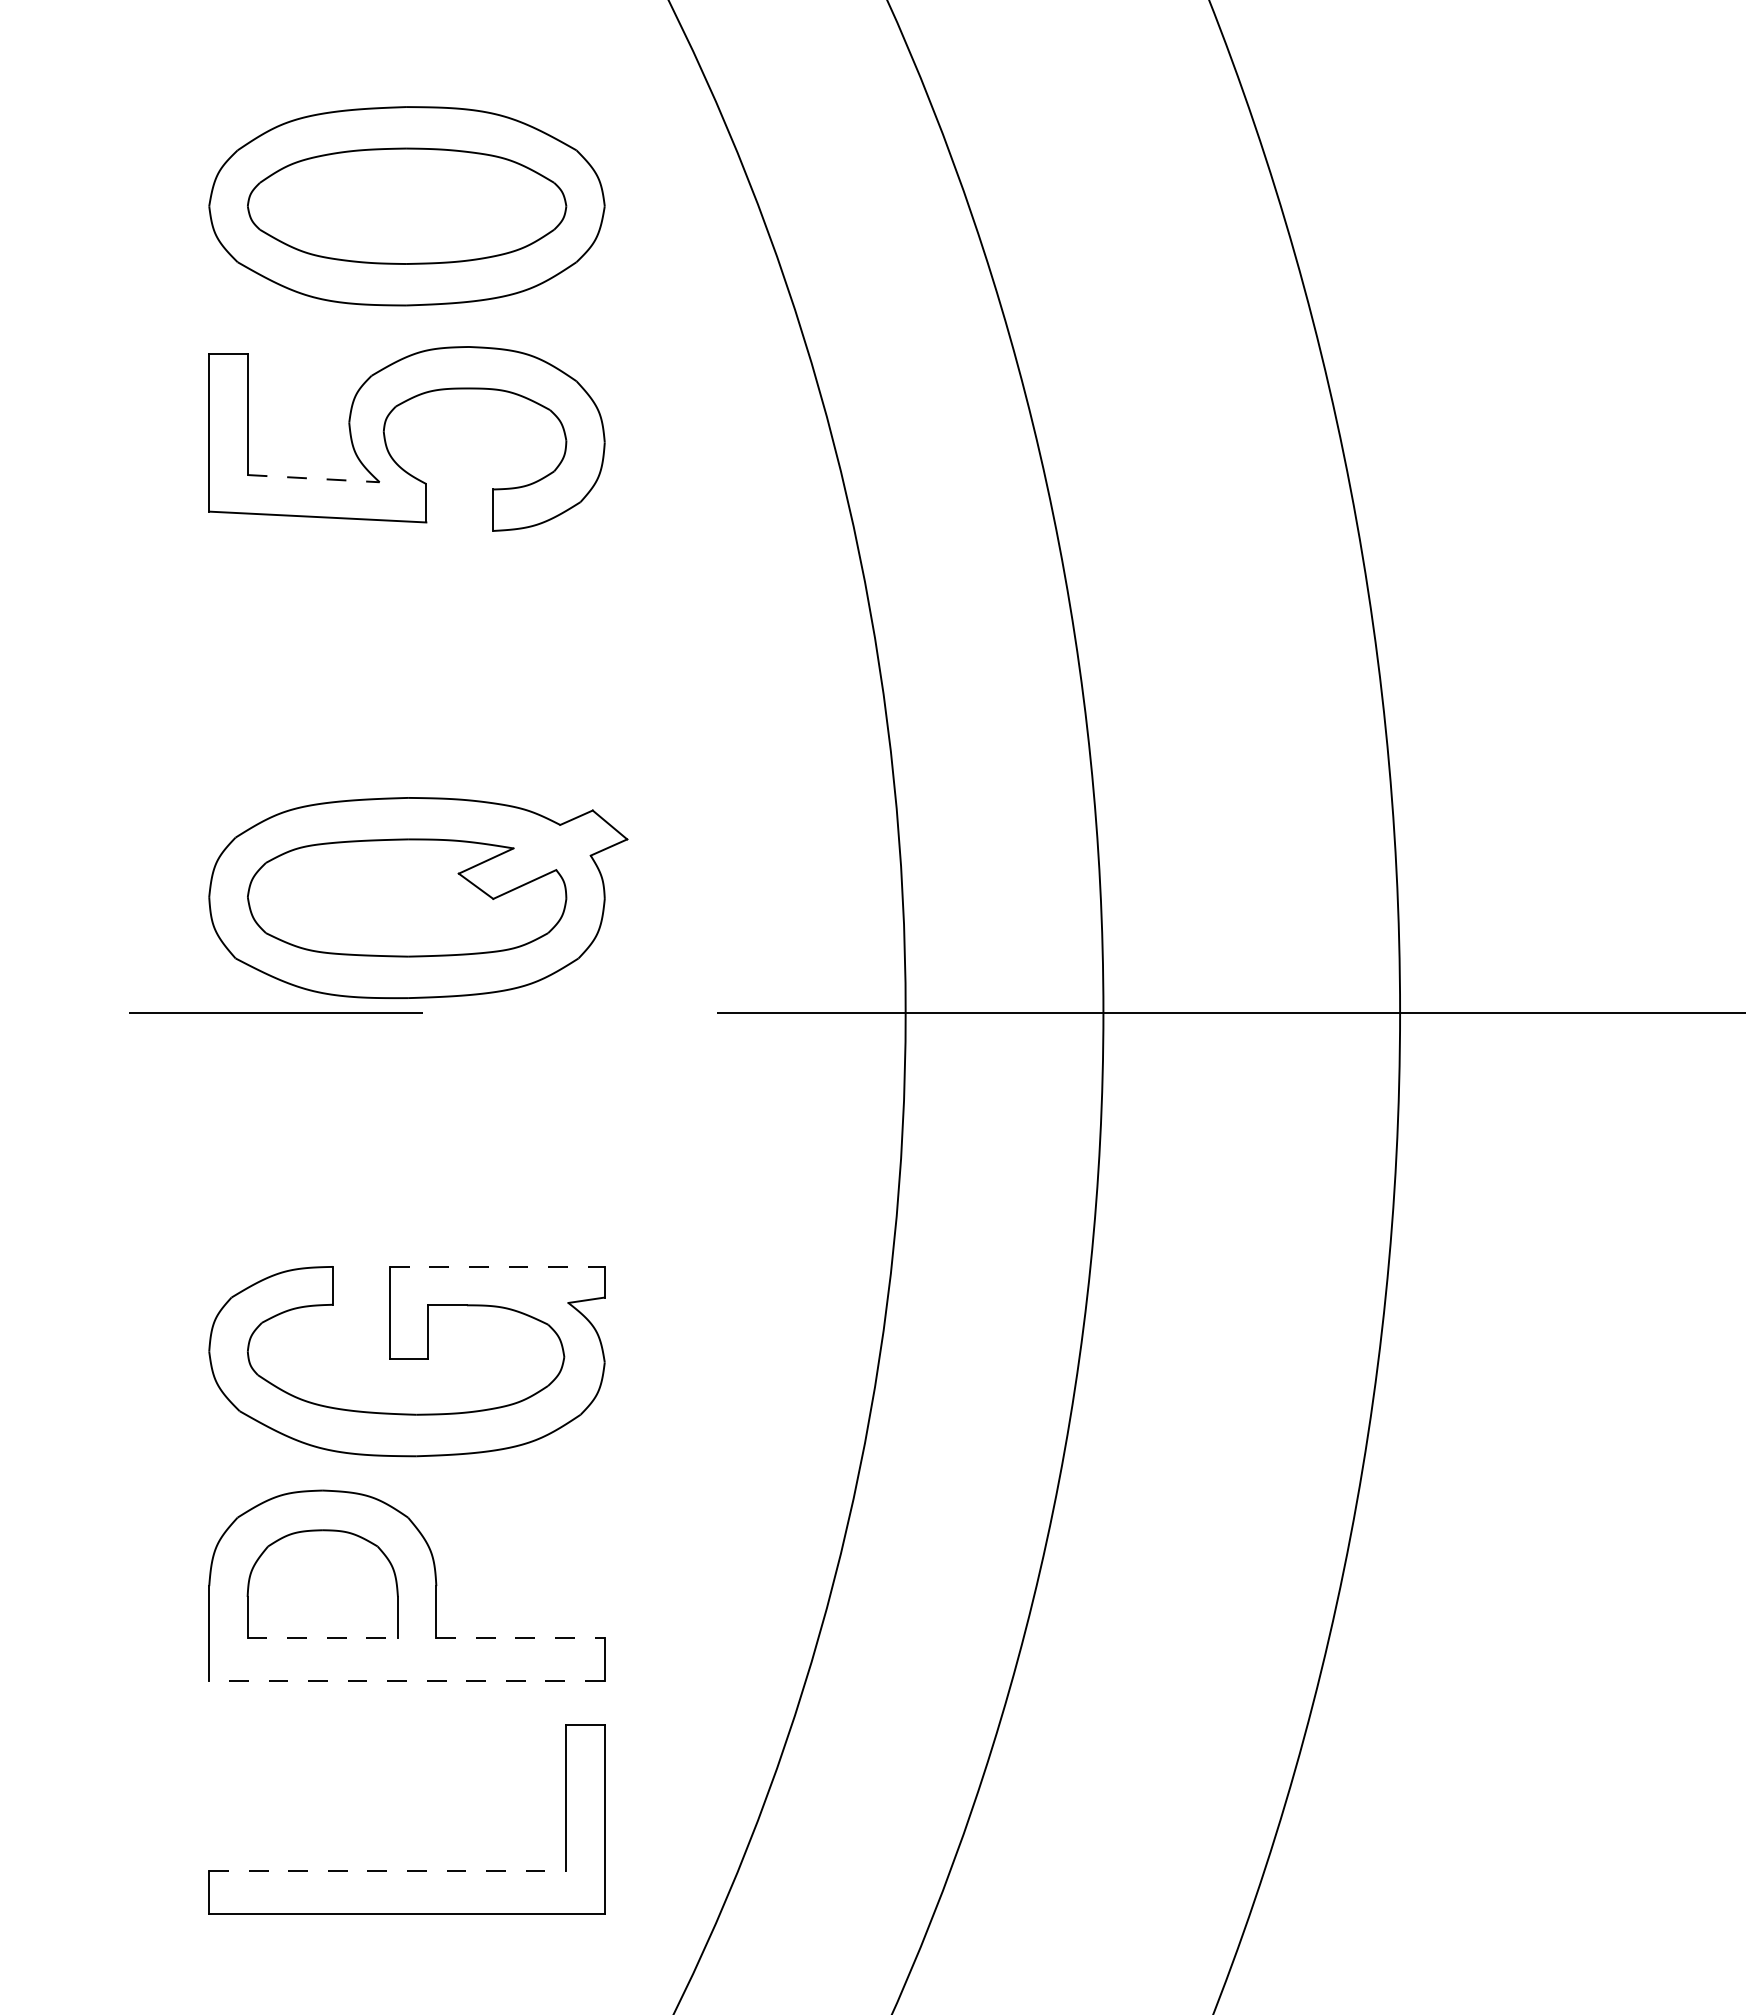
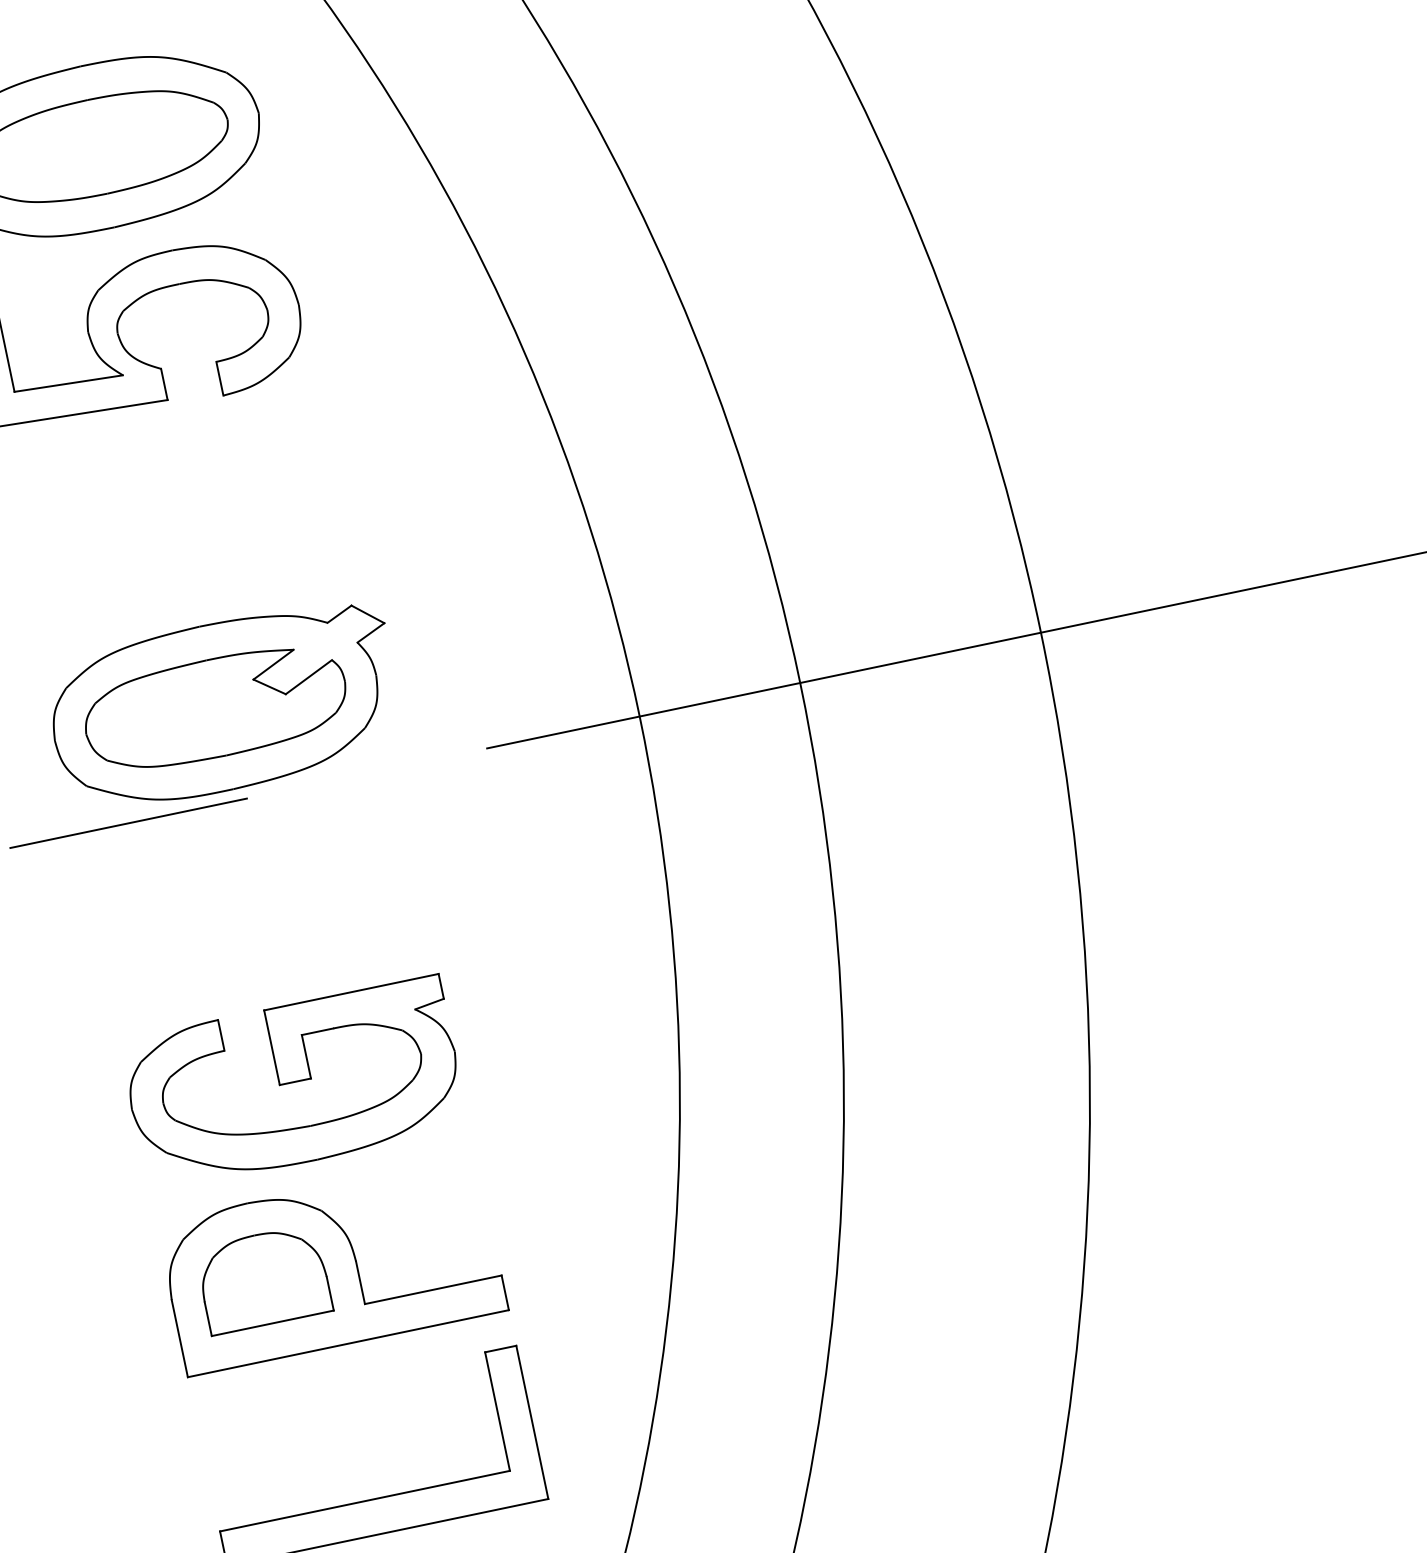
line: (314, 478) -> (69, 383), dashed -> solid
line: (497, 1266) -> (351, 991), dashed -> solid
line: (323, 1638) -> (273, 1323), dashed -> solid
line: (521, 1638) -> (434, 1289), dashed -> solid
line: (407, 1681) -> (348, 1343), dashed -> solid
line: (387, 1871) -> (364, 1501), dashed -> solid

